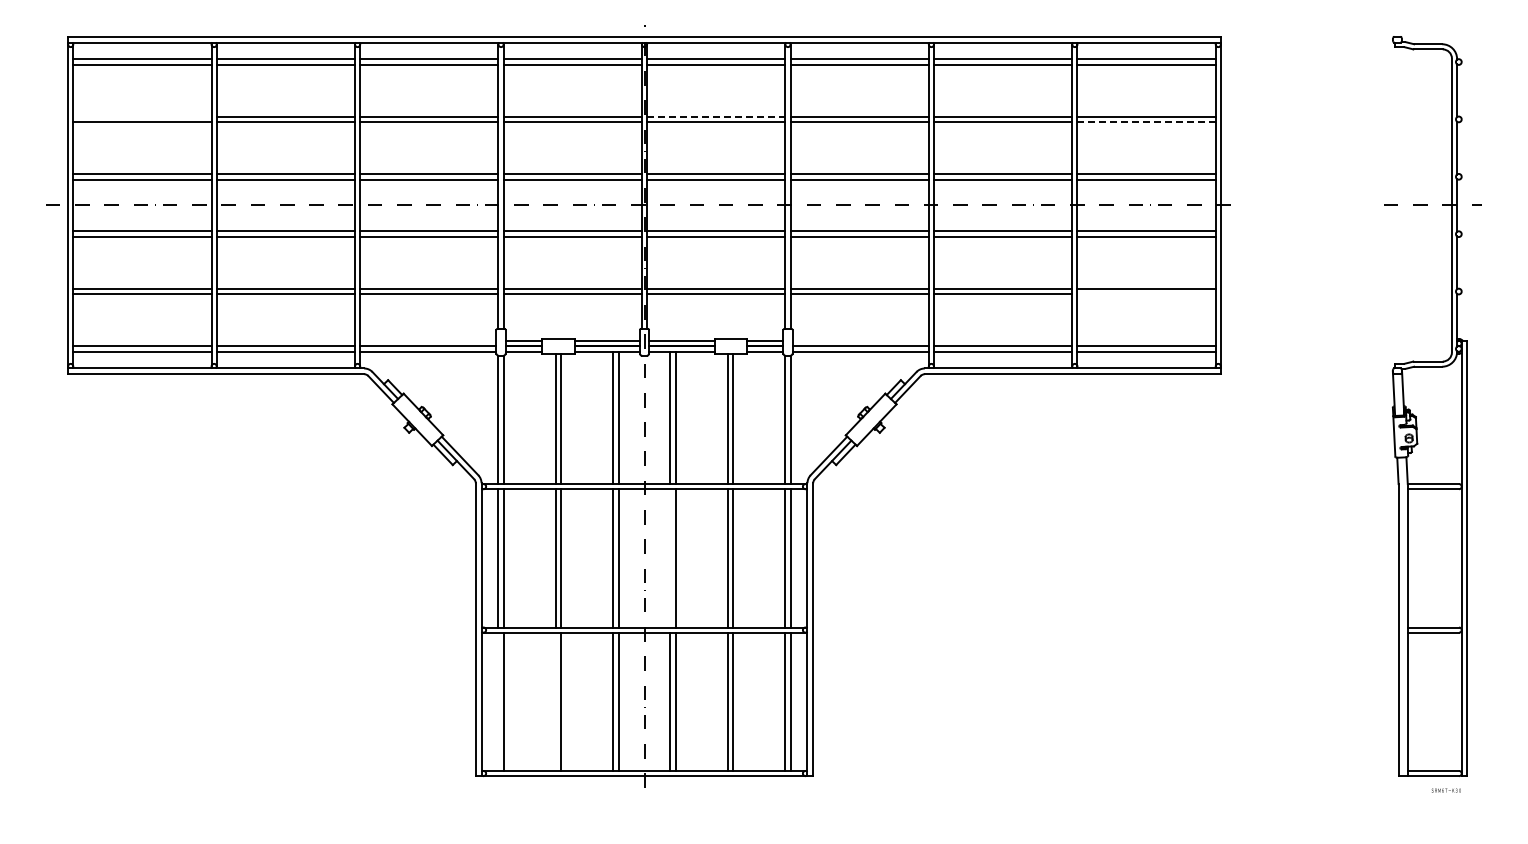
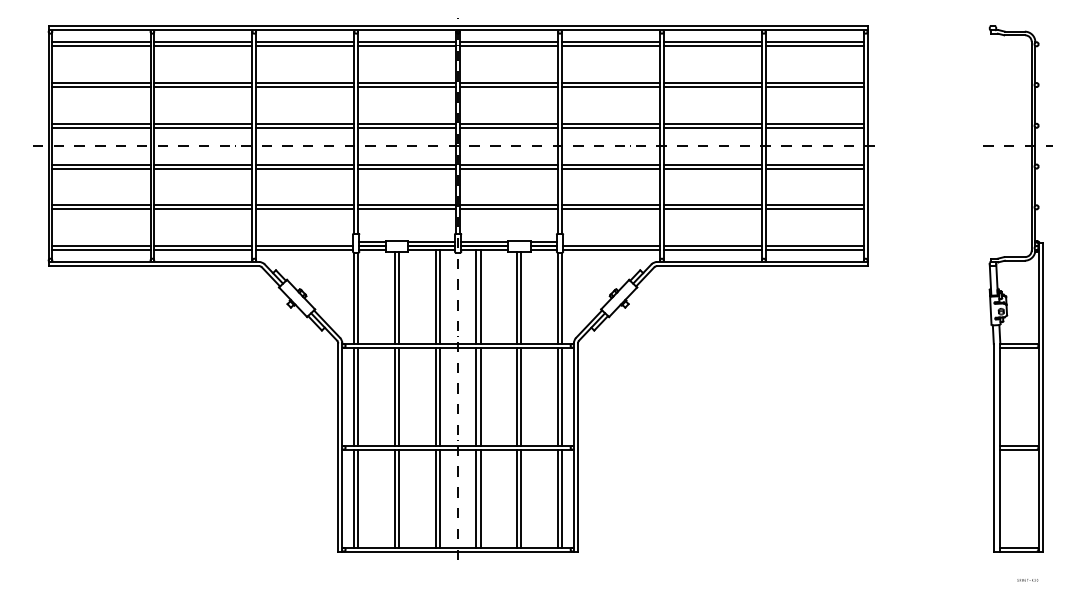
line: (142, 116) -> (101, 82), added
line: (716, 116) -> (509, 82), dashed -> solid
line: (1146, 122) -> (814, 87), dashed -> solid
line: (1146, 294) -> (814, 209), added
line: (670, 558) -> (476, 396), added
line: (498, 701) -> (354, 498), added
line: (555, 701) -> (394, 498), added
text: (1445, 790) -> (1027, 580), moved

